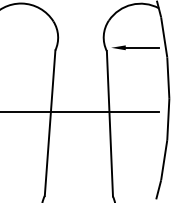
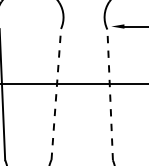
line: (50, 123) -> (56, 94), solid -> dashed
line: (109, 123) -> (109, 94), solid -> dashed

